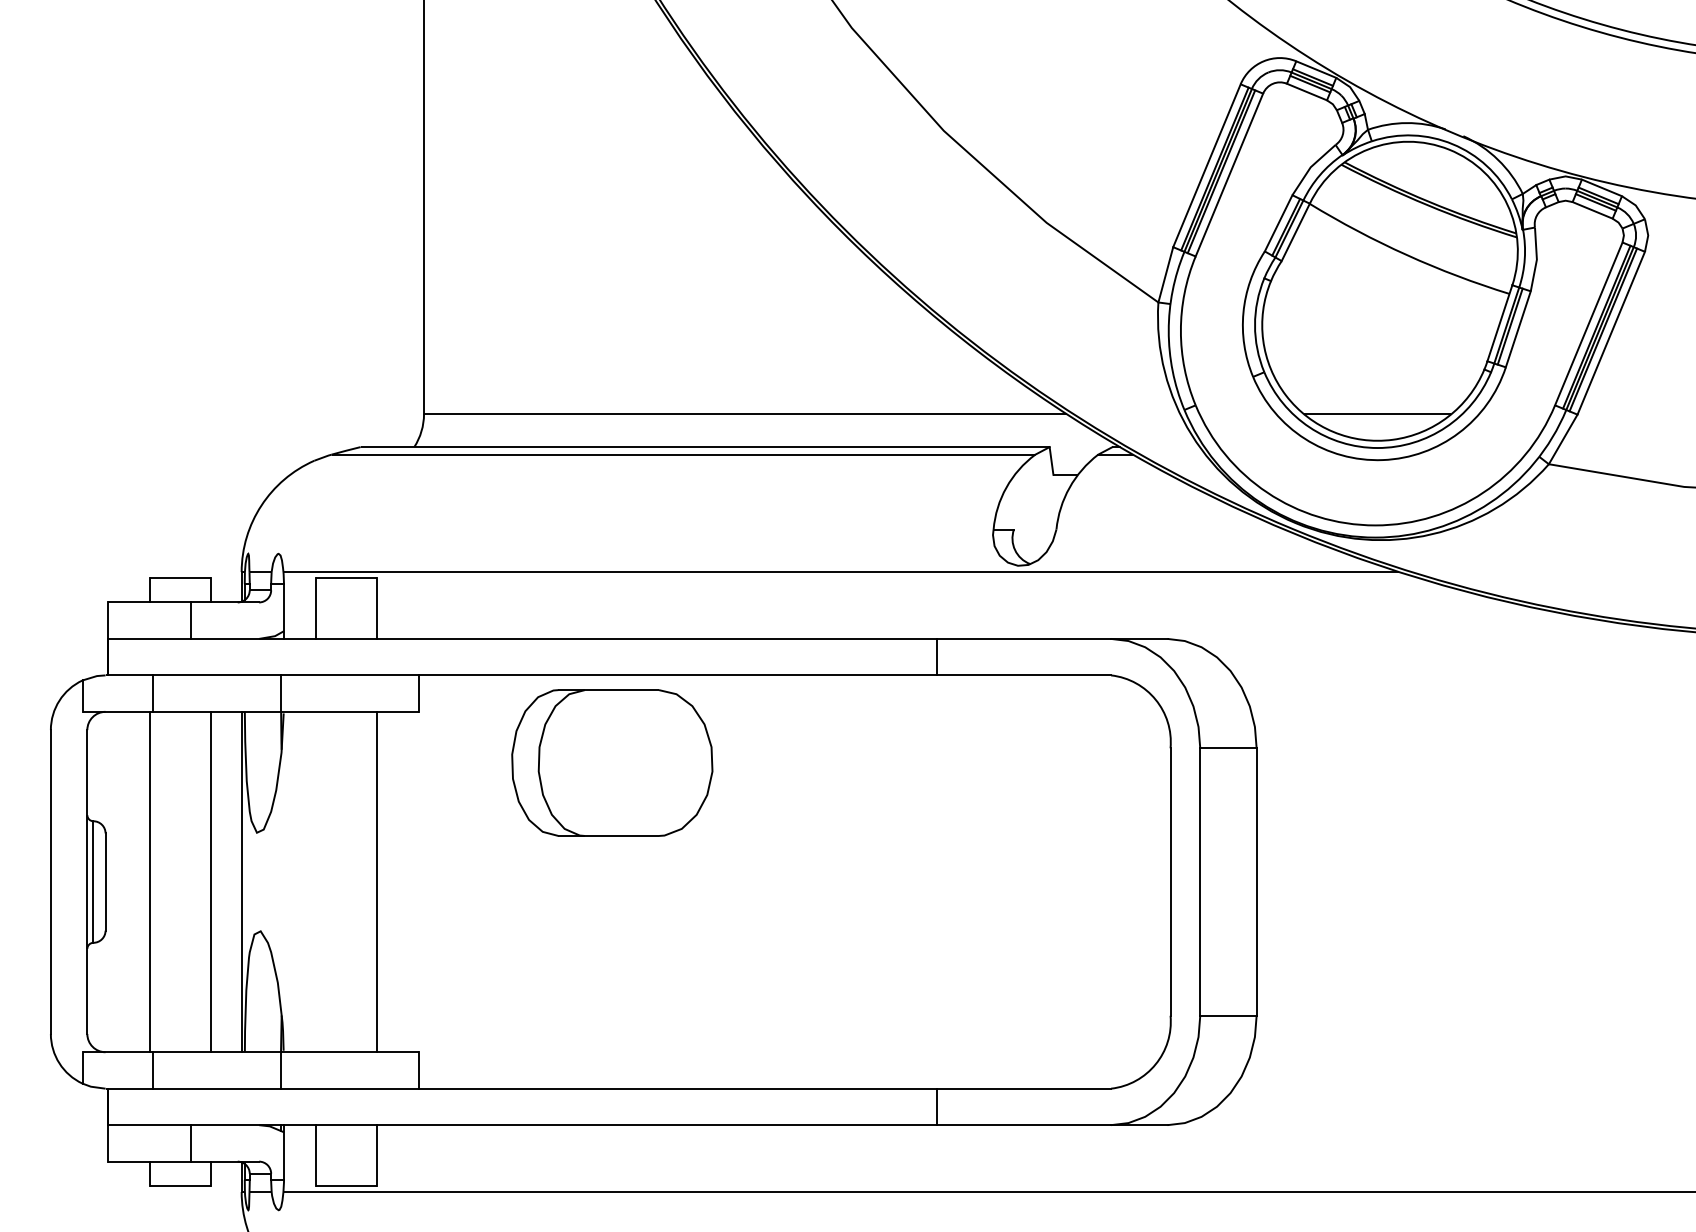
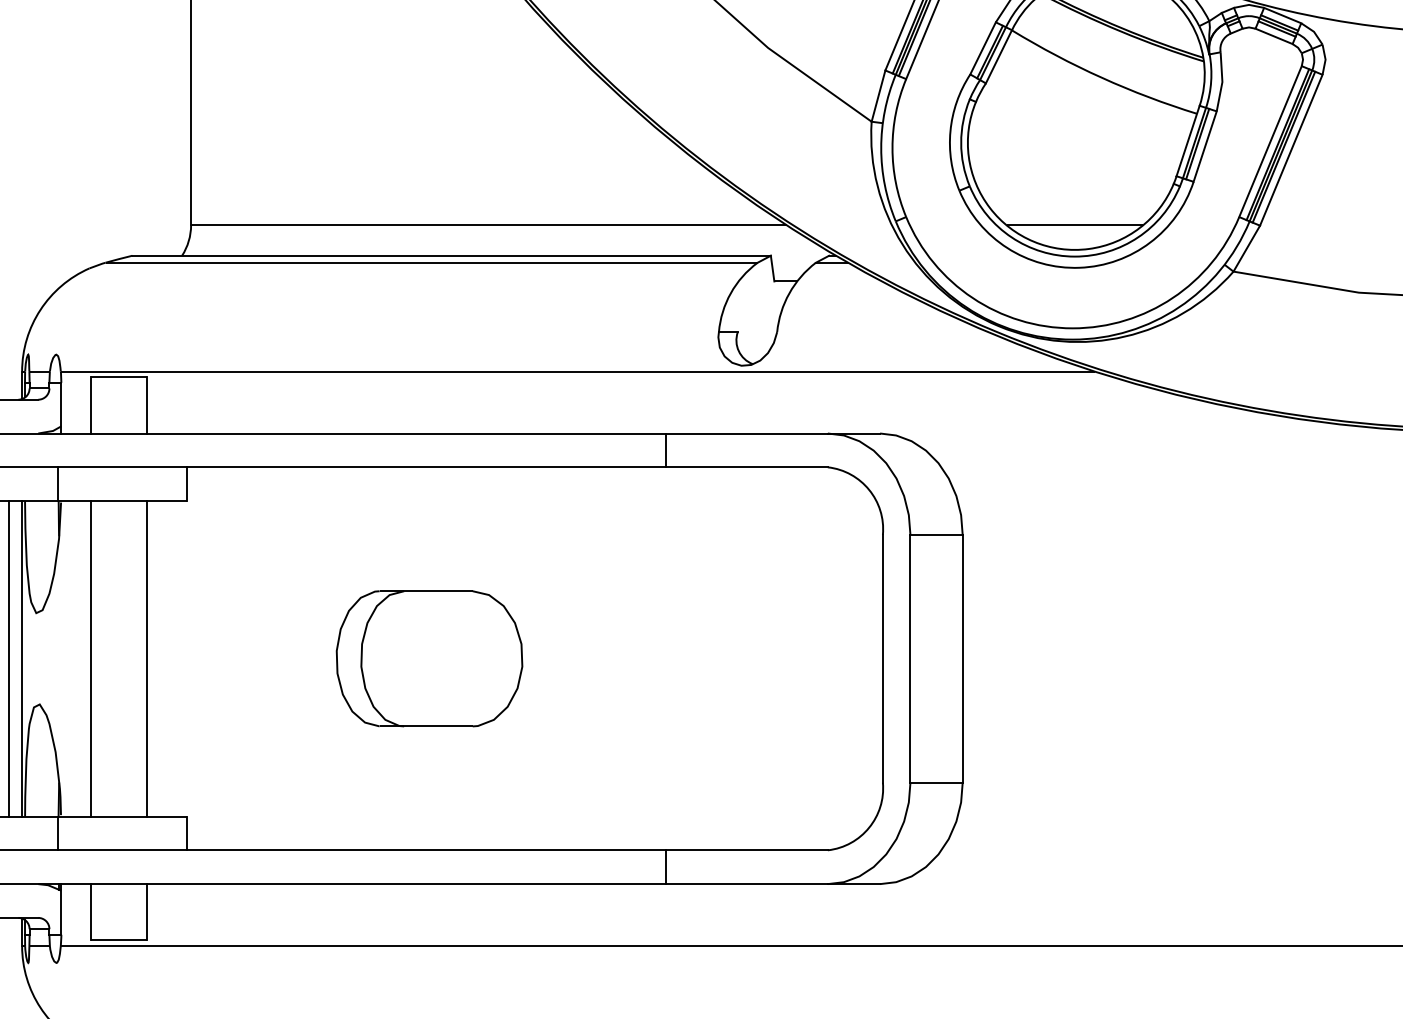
part: (612, 762) -> (429, 658), moved
line: (227, 881) -> (8, 658), added
line: (315, 881) -> (90, 658), added

